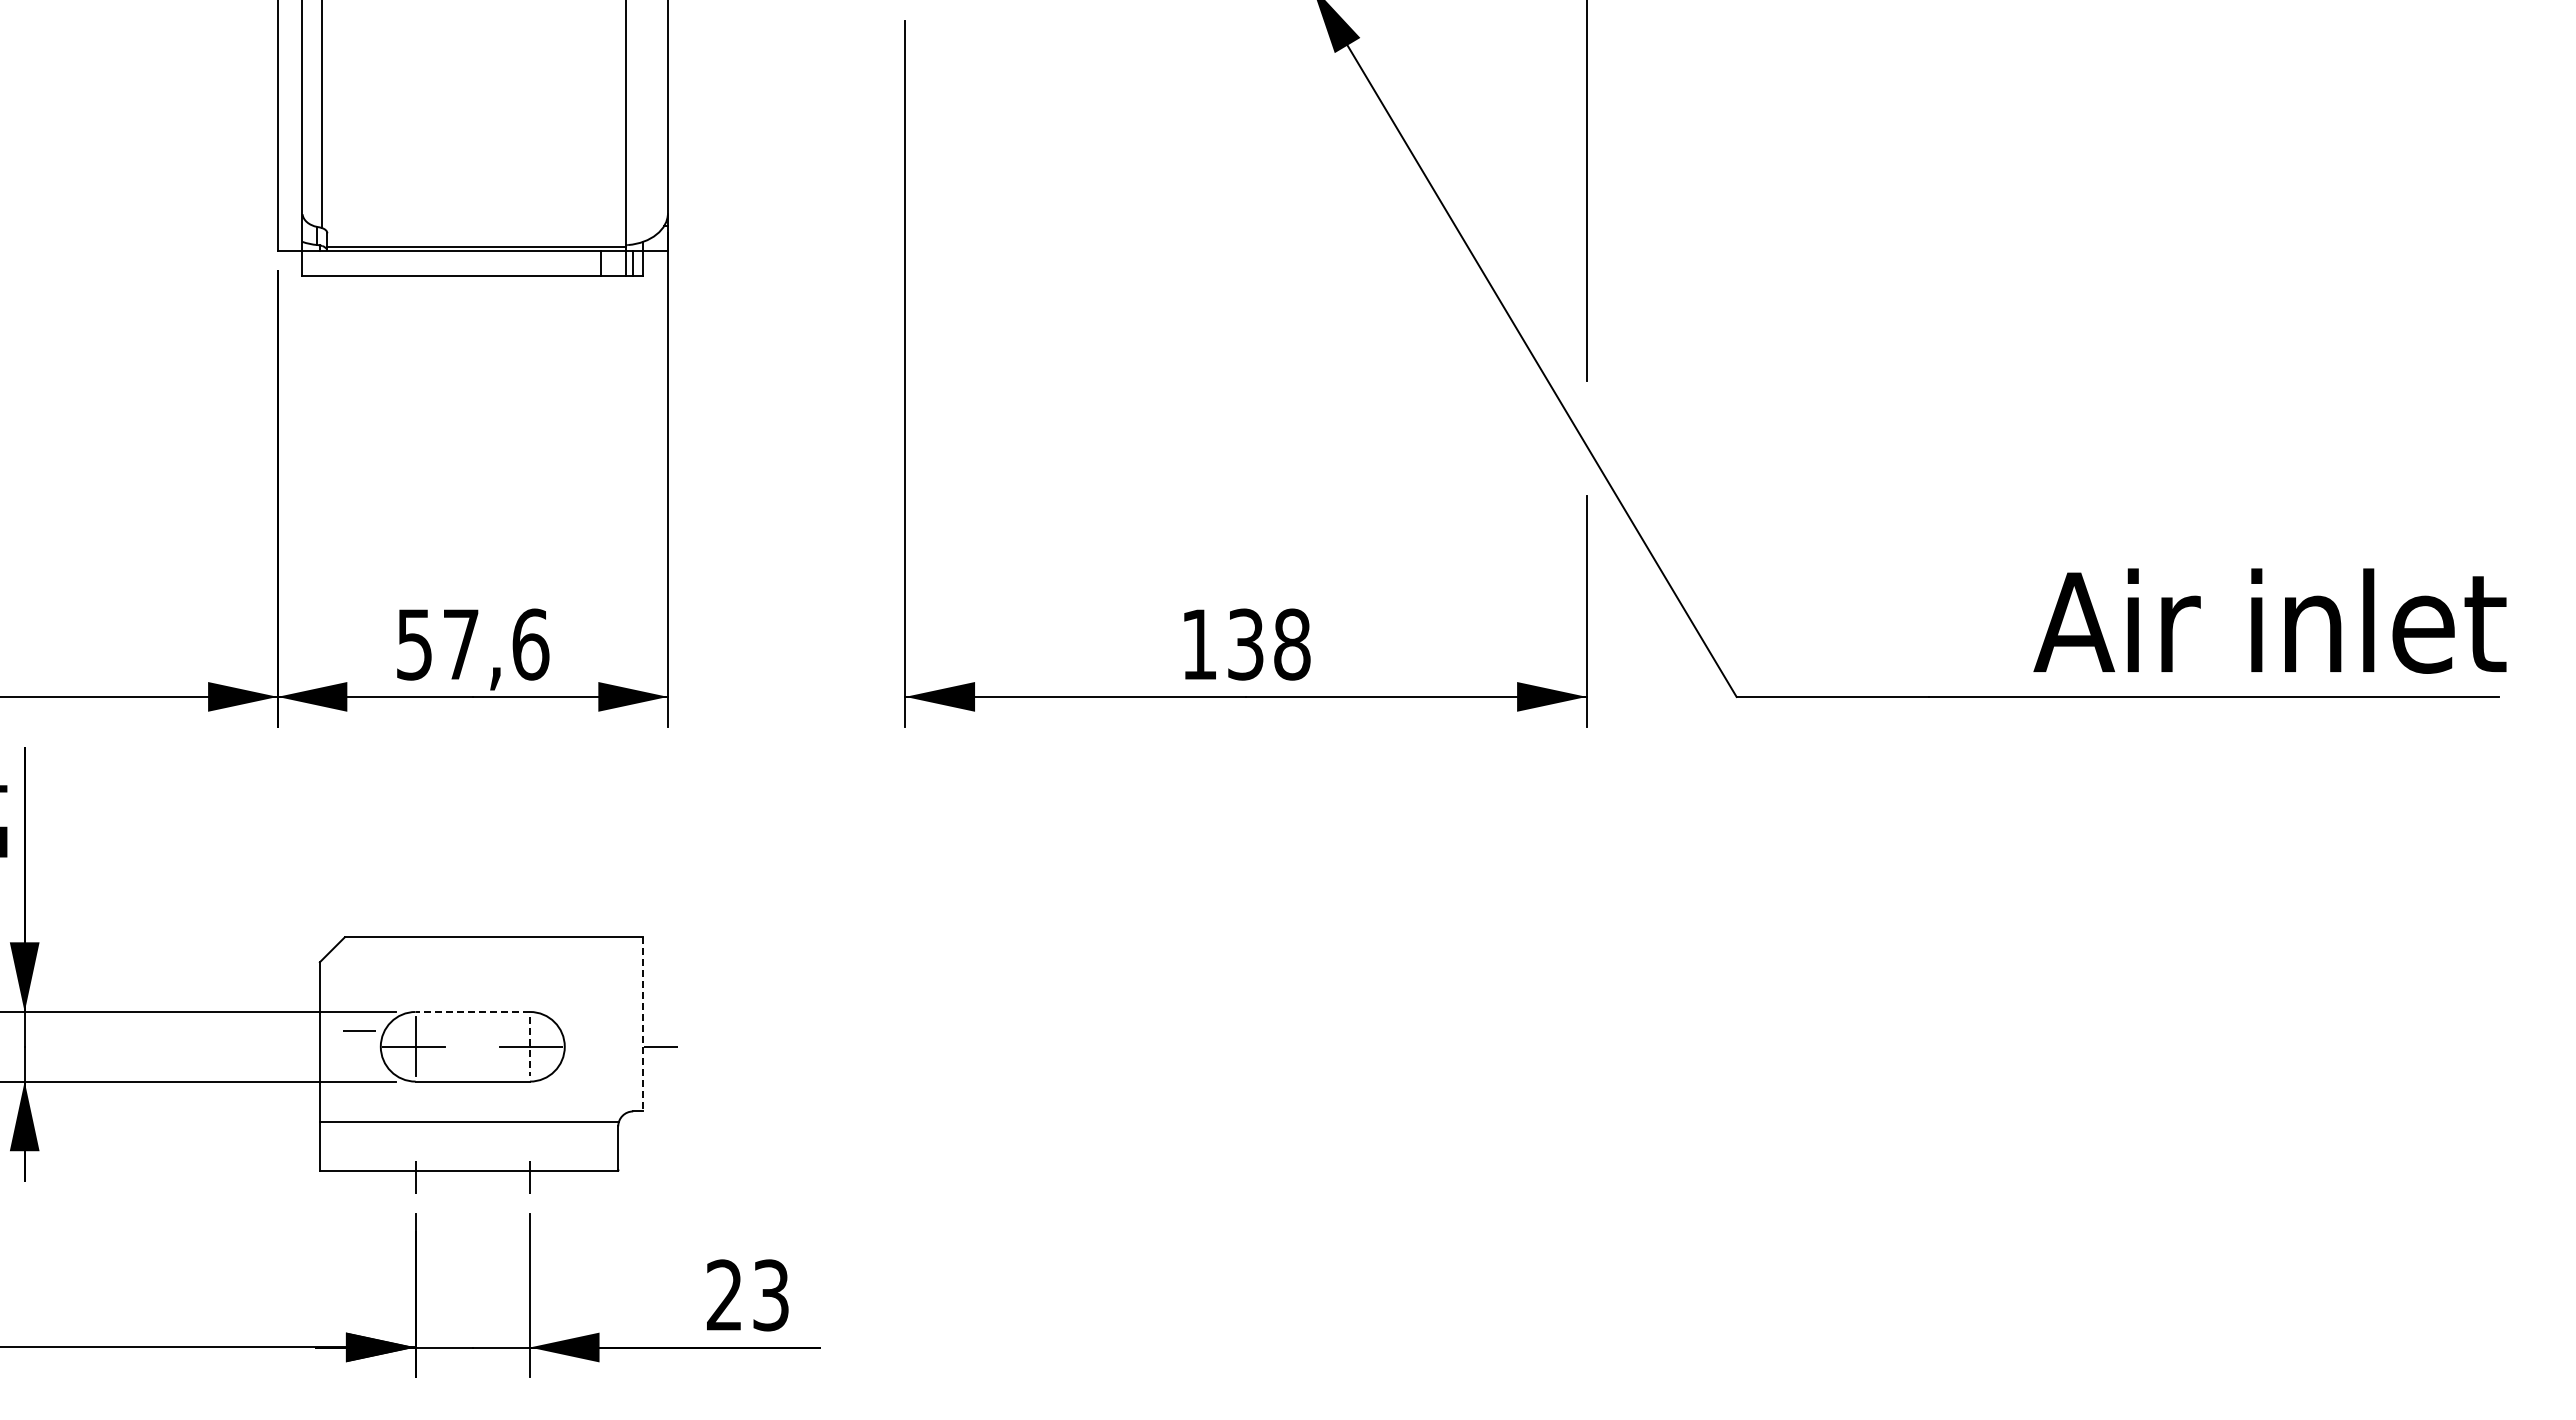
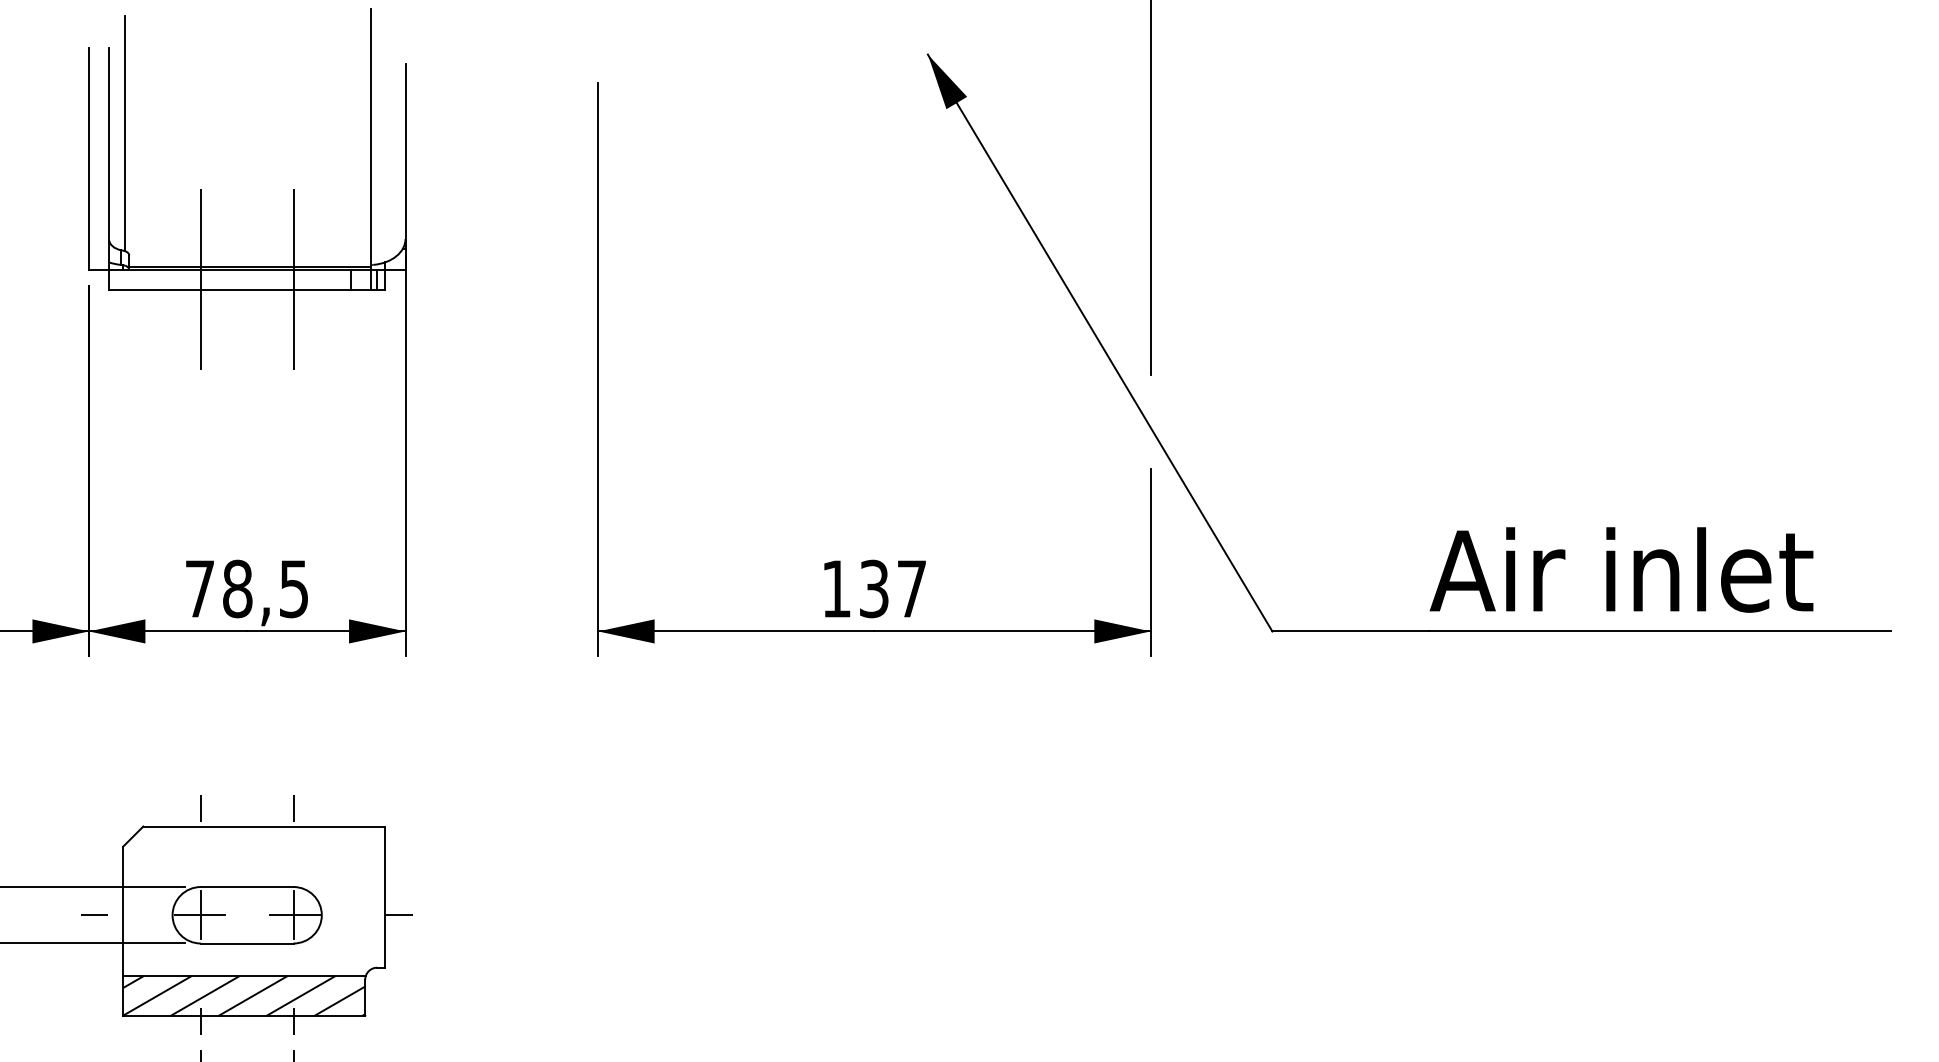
line: (415, 263) -> (200, 279), added
line: (529, 263) -> (293, 279), added
text: (2269, 620) -> (1621, 569), moved
text: (473, 644) -> (247, 588), 57,6 -> 78,5
text: (1292, 644) -> (912, 588), 138 -> 137
line: (415, 915) -> (200, 808), added
line: (529, 915) -> (293, 808), added
line: (472, 1011) -> (246, 886), dashed -> solid
line: (643, 1024) -> (385, 897), dashed -> solid
line: (359, 1030) -> (94, 915), moved
line: (529, 1046) -> (293, 915), dashed -> solid
hatch: (468, 1145) -> (243, 995), added

